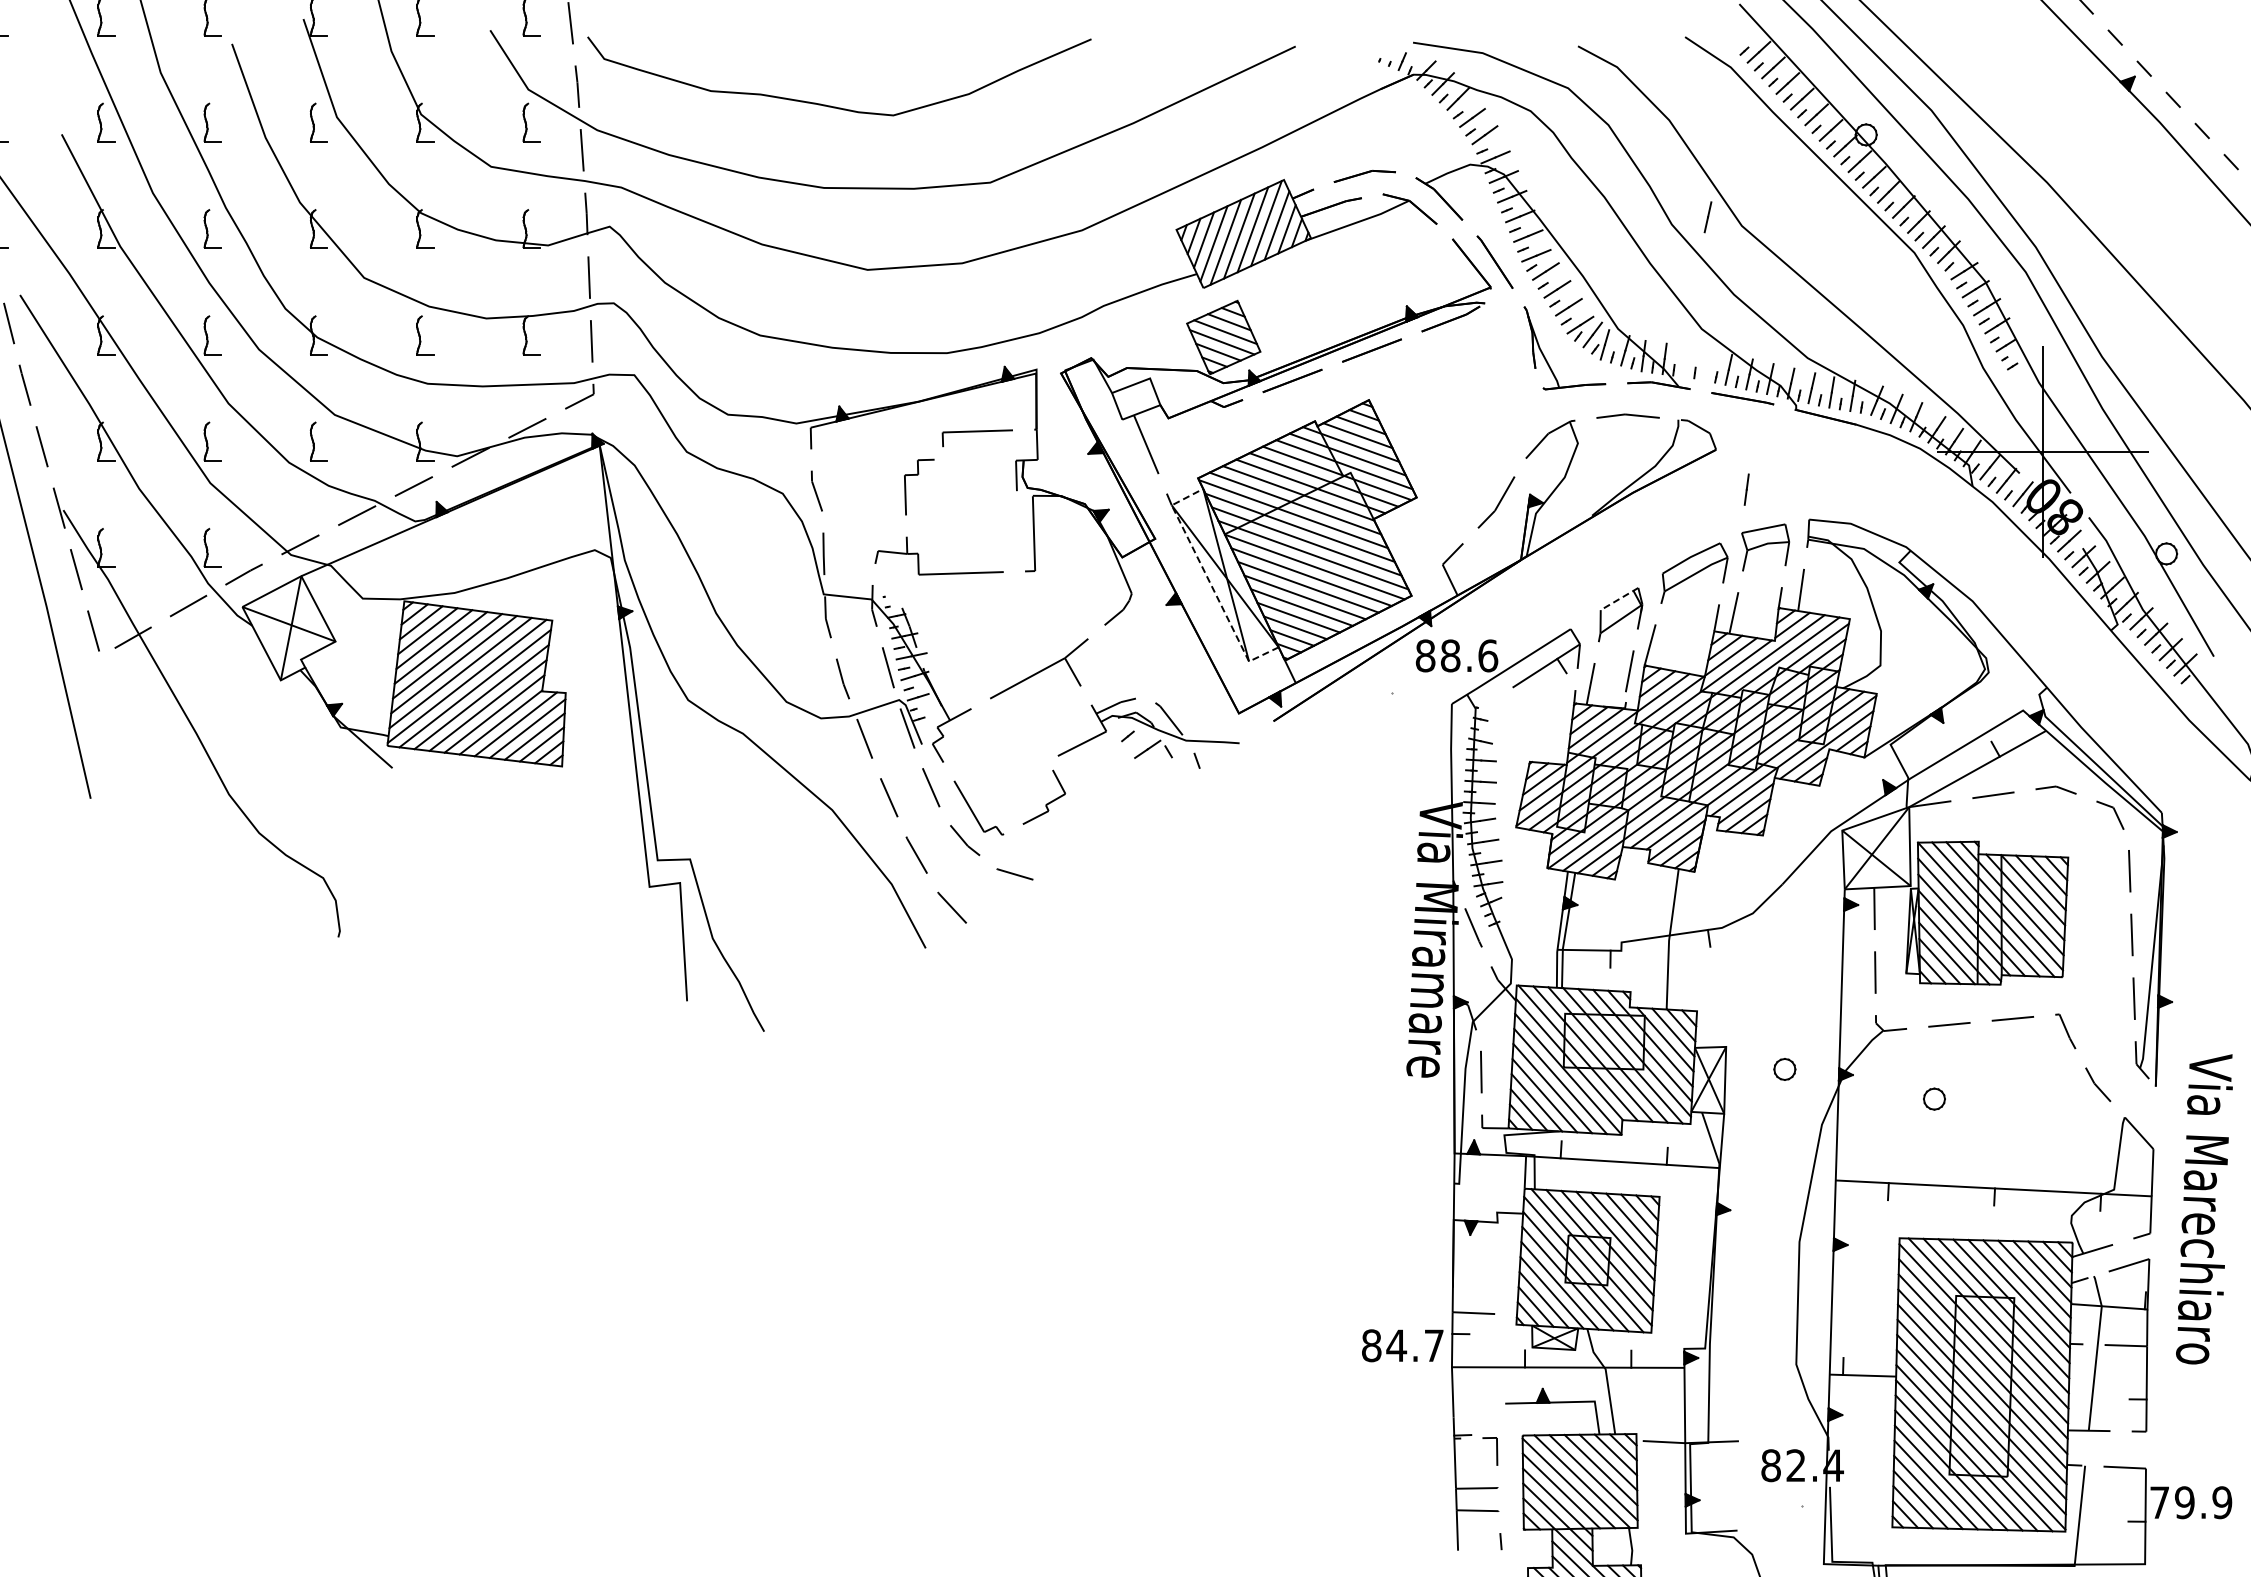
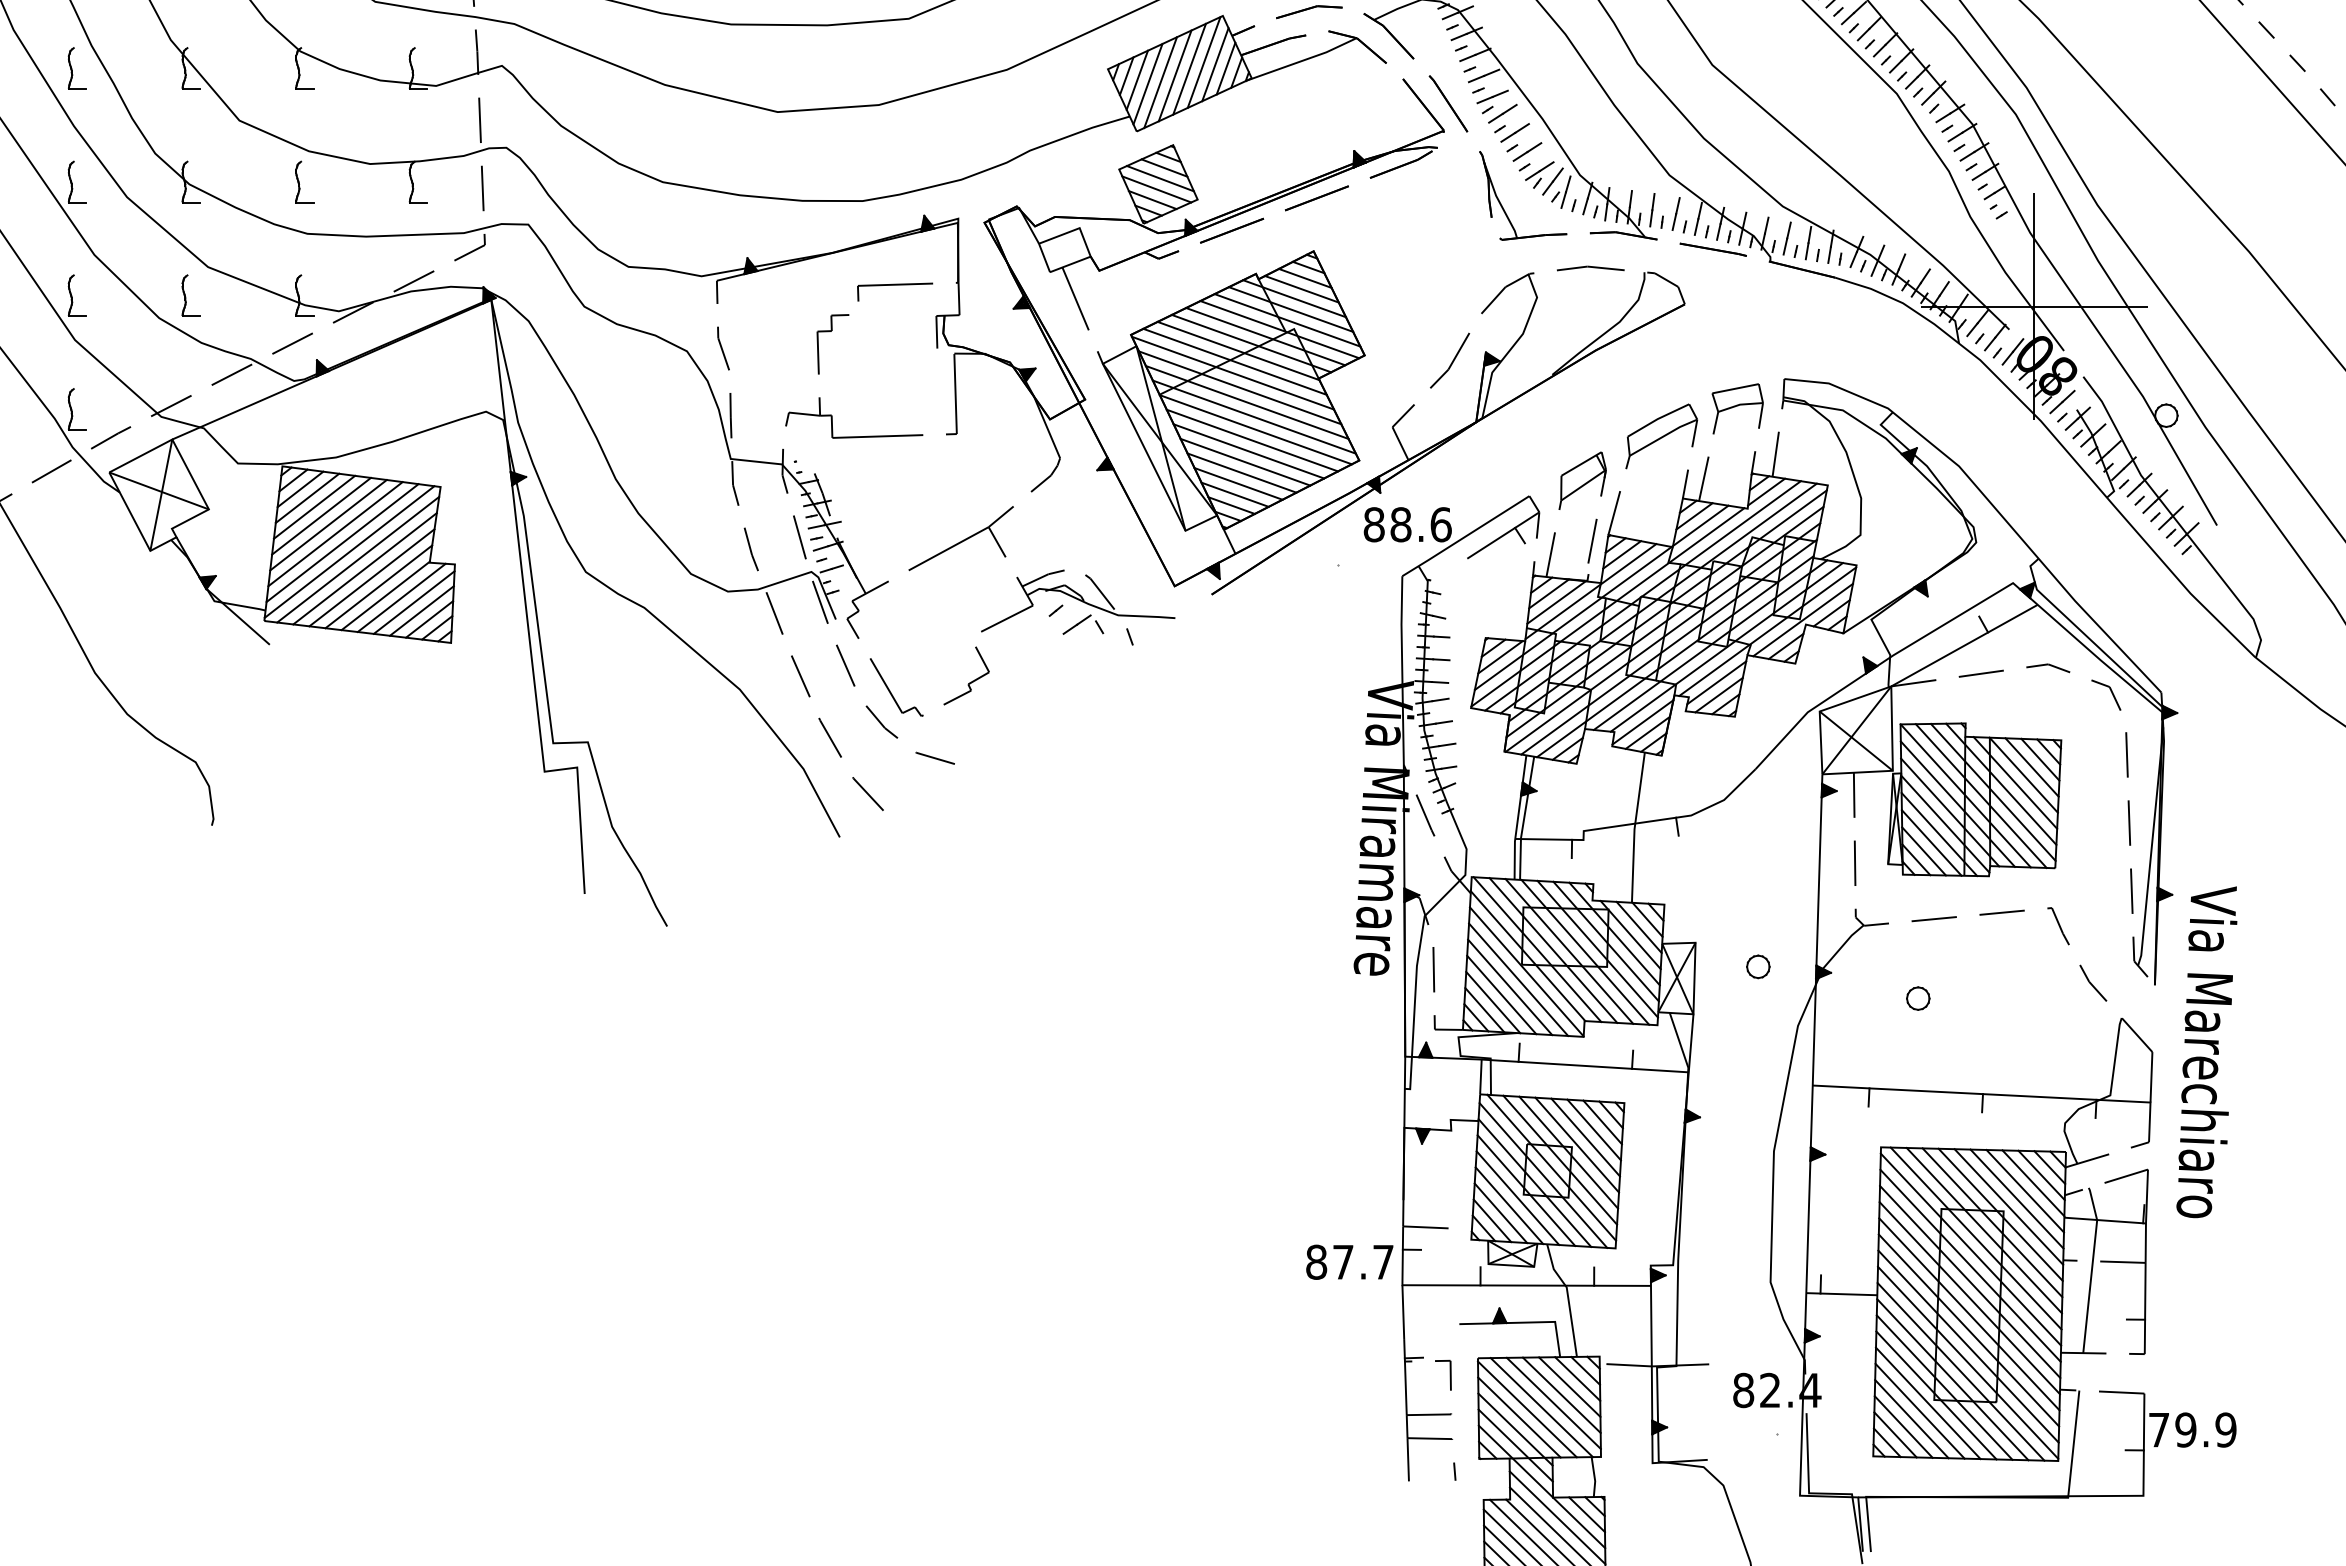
line: (1707, 217) -> (1675, 214), moved
line: (1746, 489) -> (1652, 209), moved
line: (1209, 582) -> (1143, 446), dashed -> solid
line: (1619, 599) -> (1581, 464), dashed -> solid
text: (2204, 1209) -> (2206, 1052), moved
text: (1396, 1345) -> (1343, 1261), 84.7 -> 87.7

